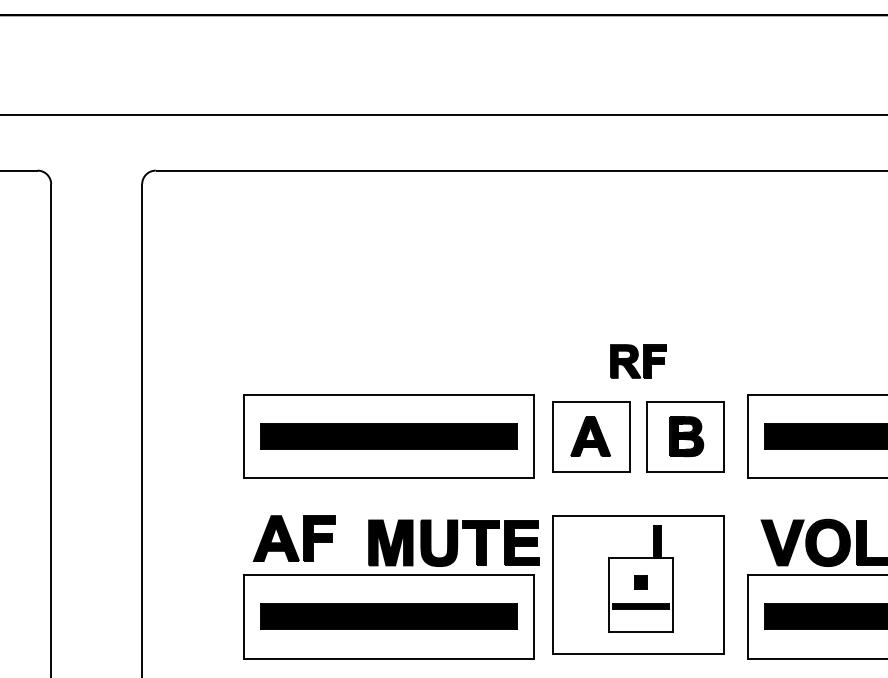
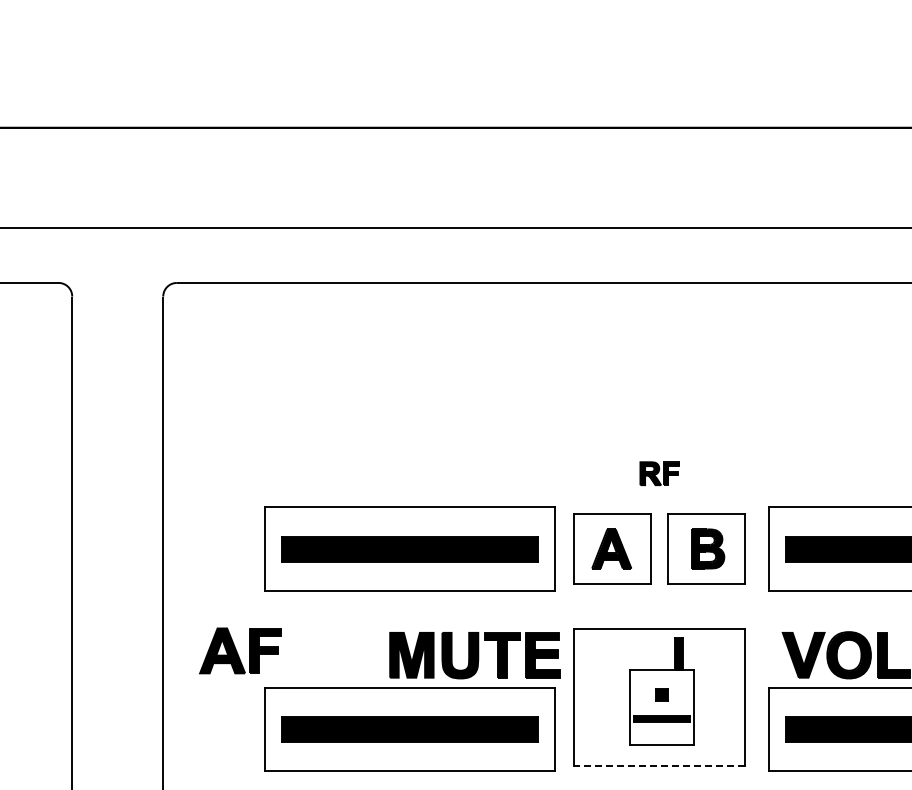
part: (638, 361) -> (659, 473), size x0.7
part: (294, 538) -> (240, 650), moved
line: (637, 654) -> (658, 766), solid -> dashed

